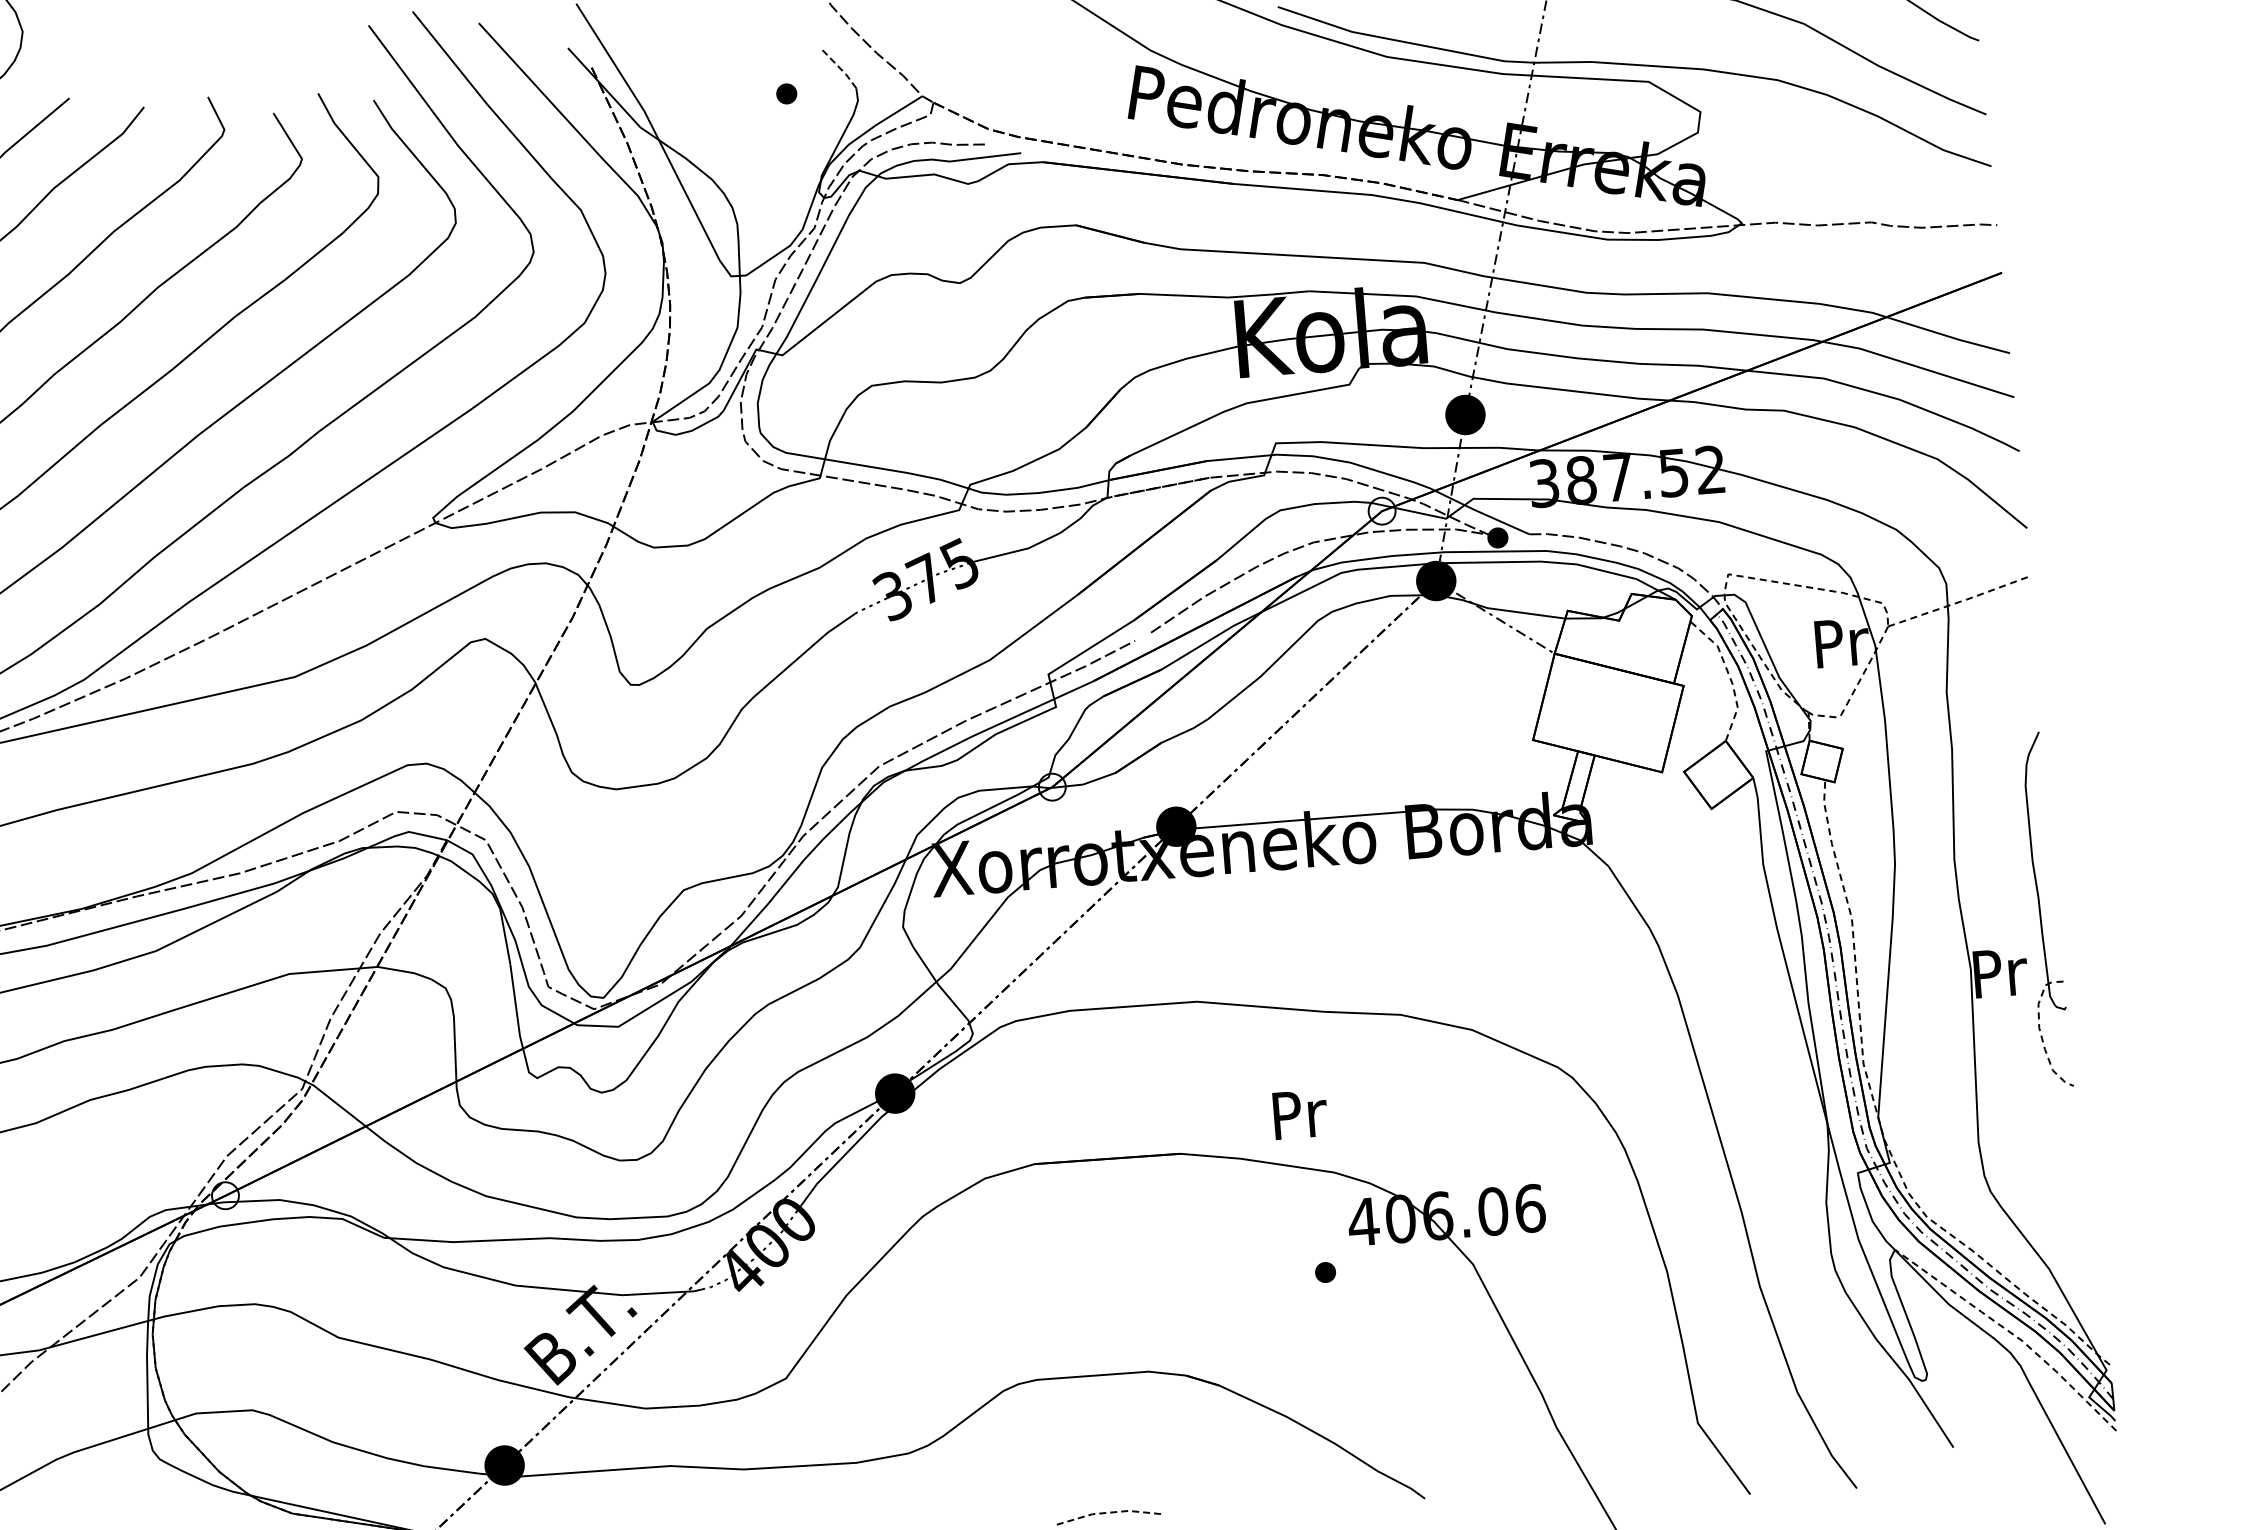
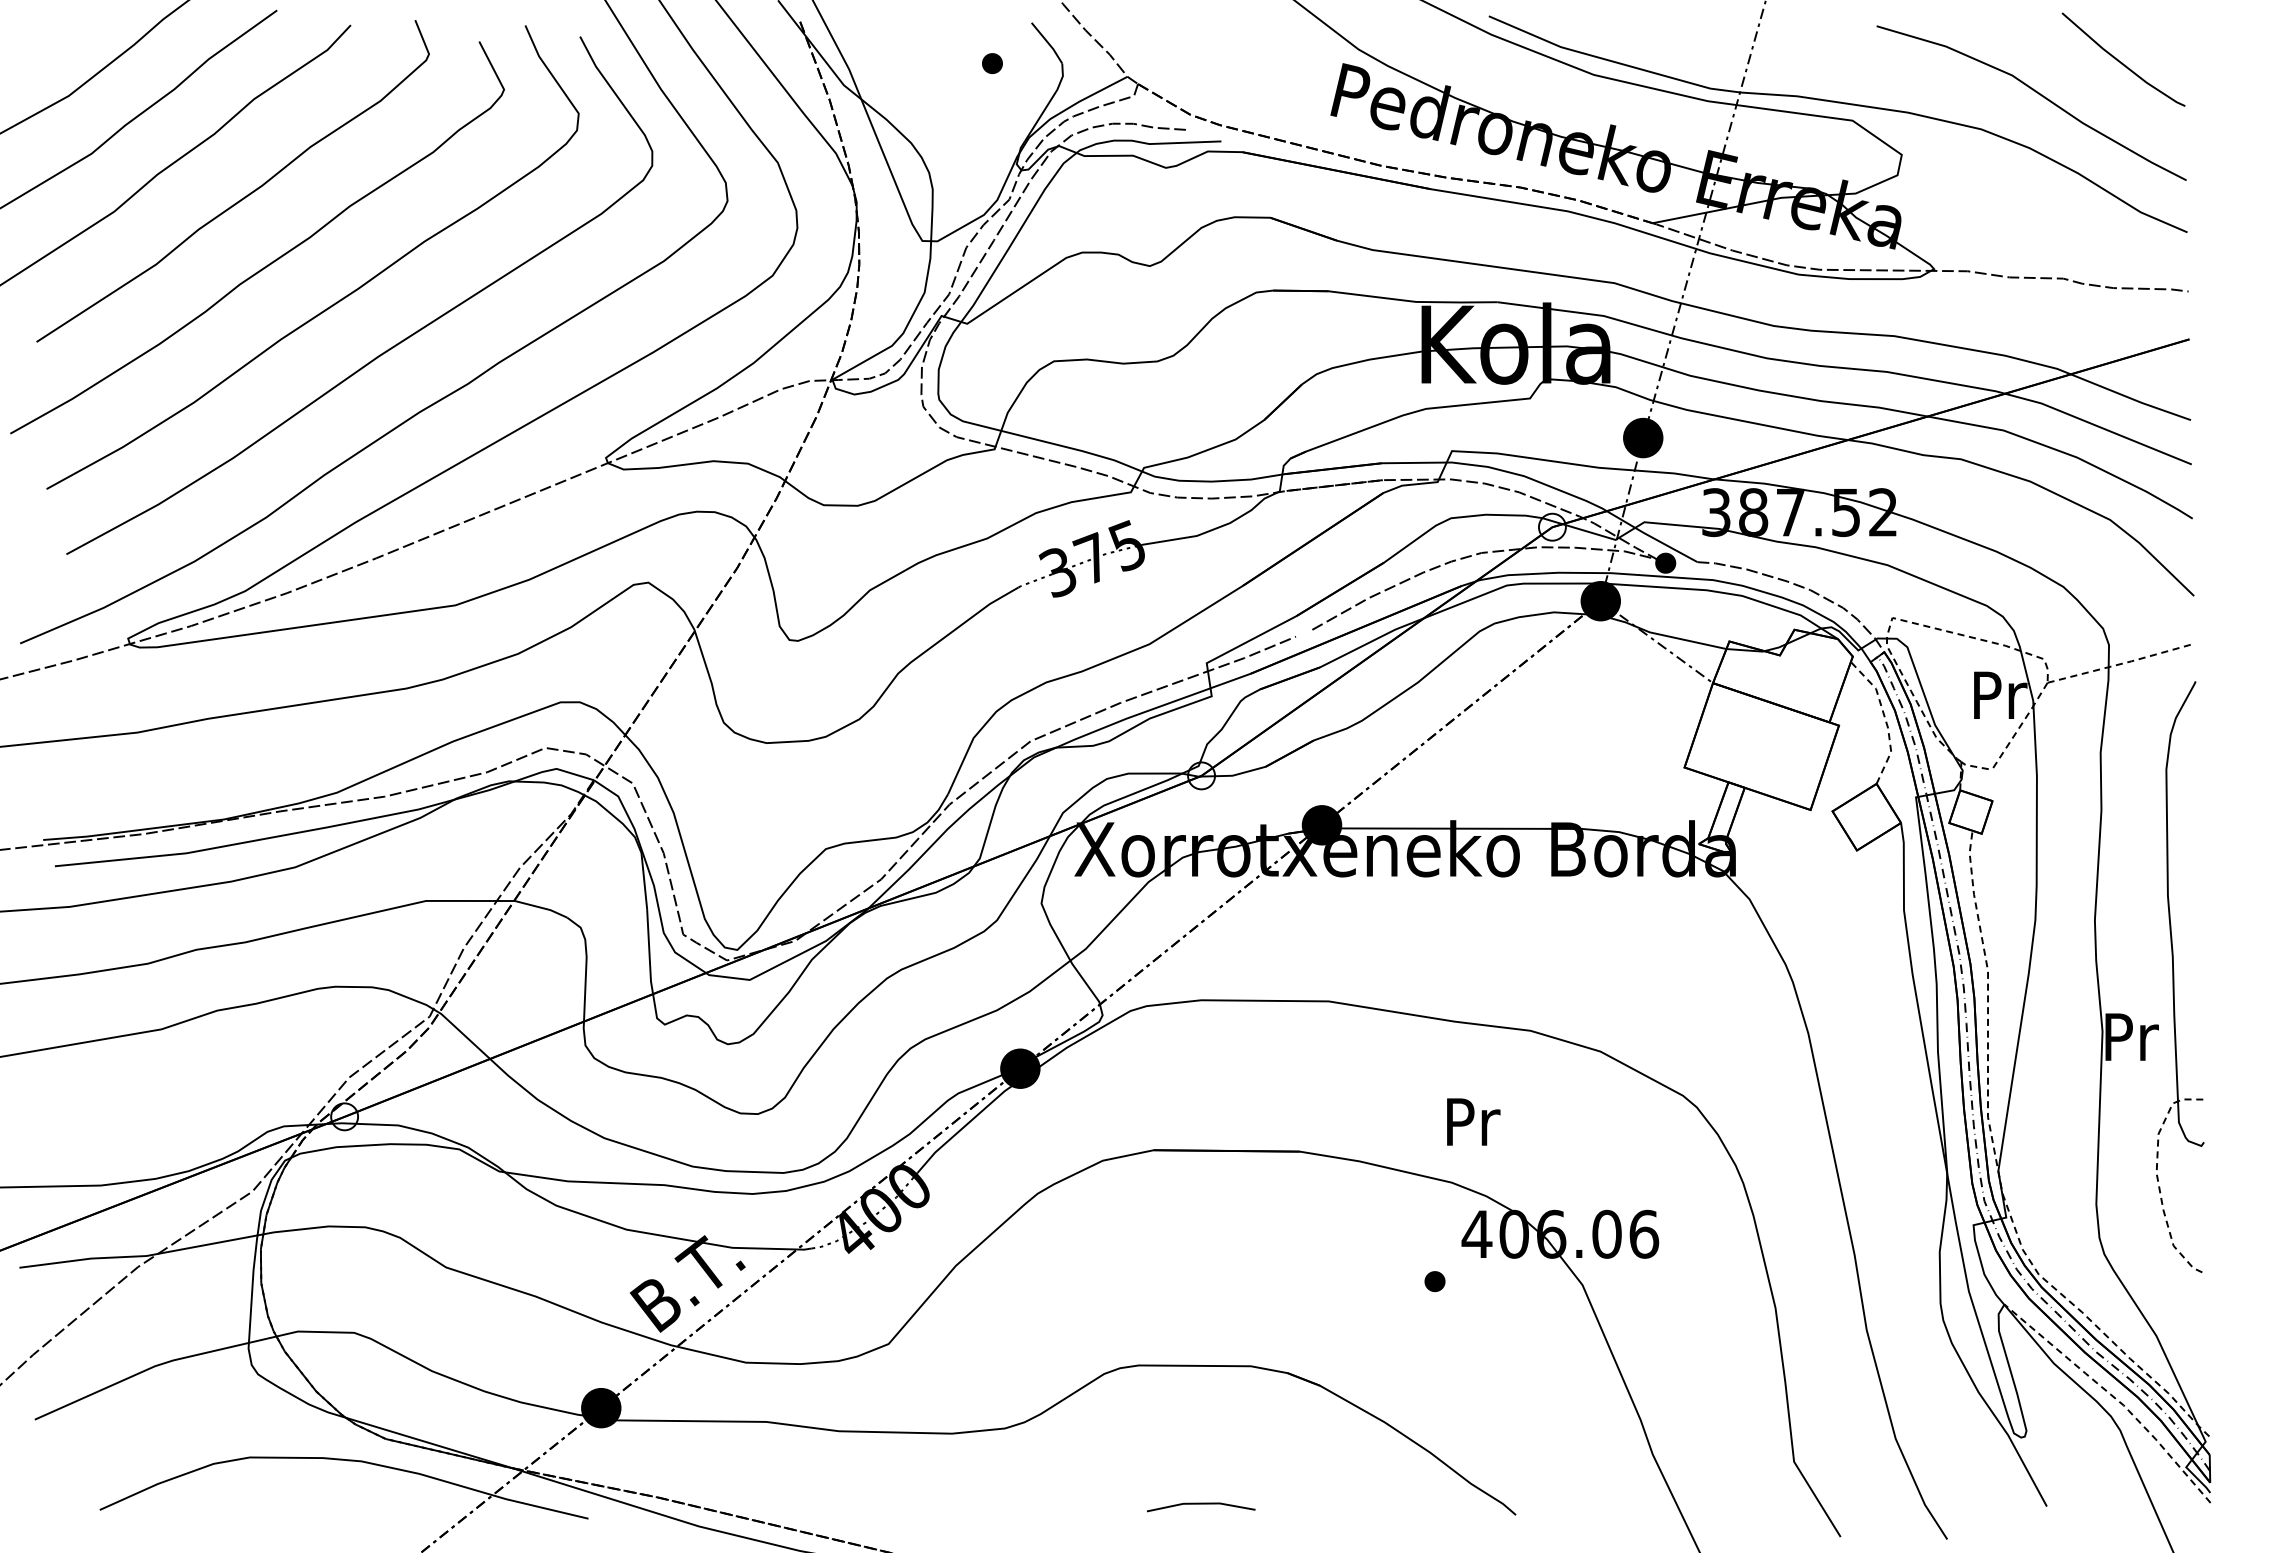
line: (839, 68) -> (1047, 42), dashed -> solid
part: (2043, 909) -> (2179, 977), size x1.67
text: (1300, 1113) -> (1473, 1121), moved
line: (1110, 1512) -> (1201, 1503), dashed -> solid

